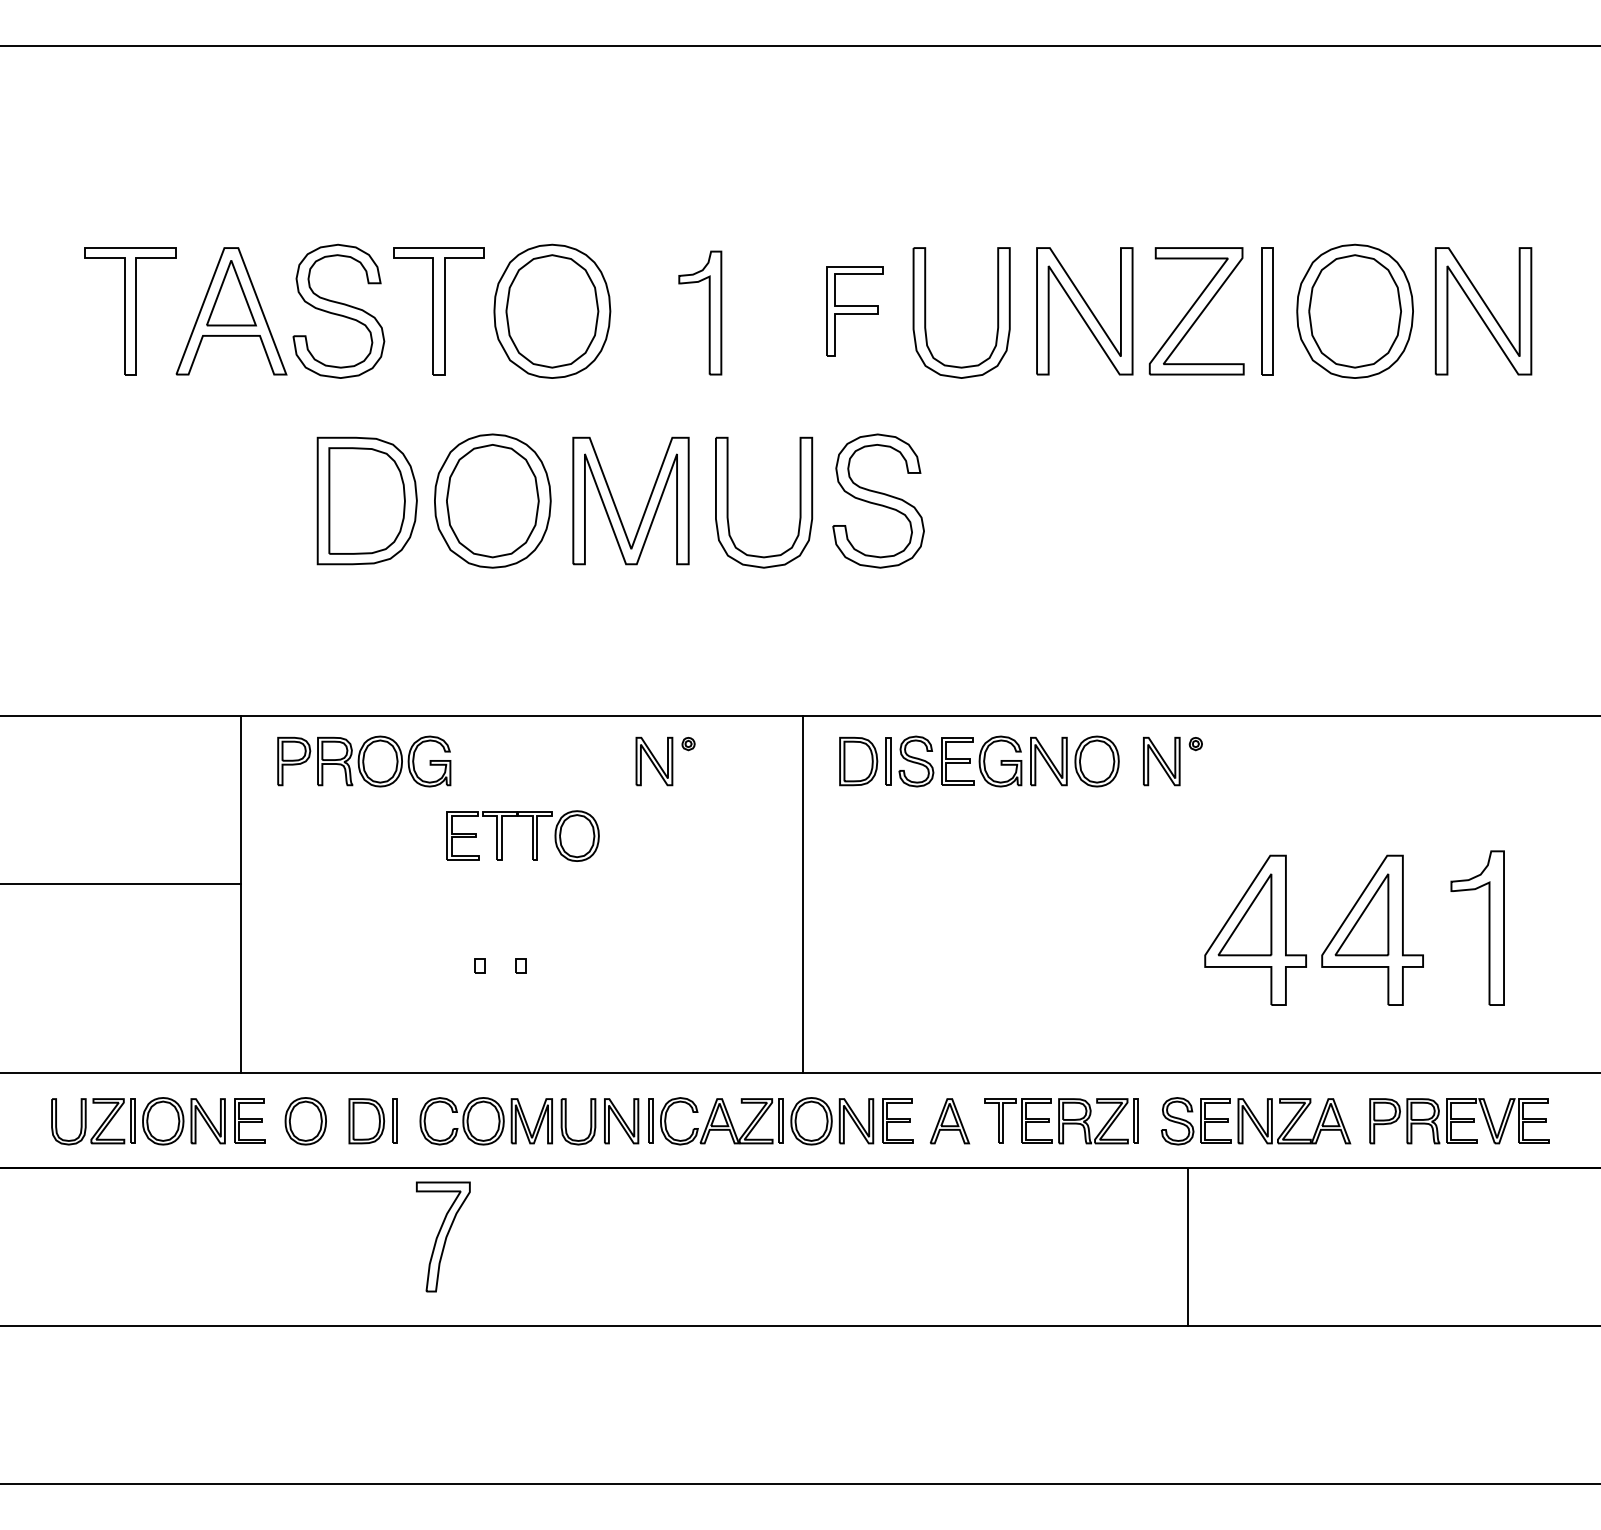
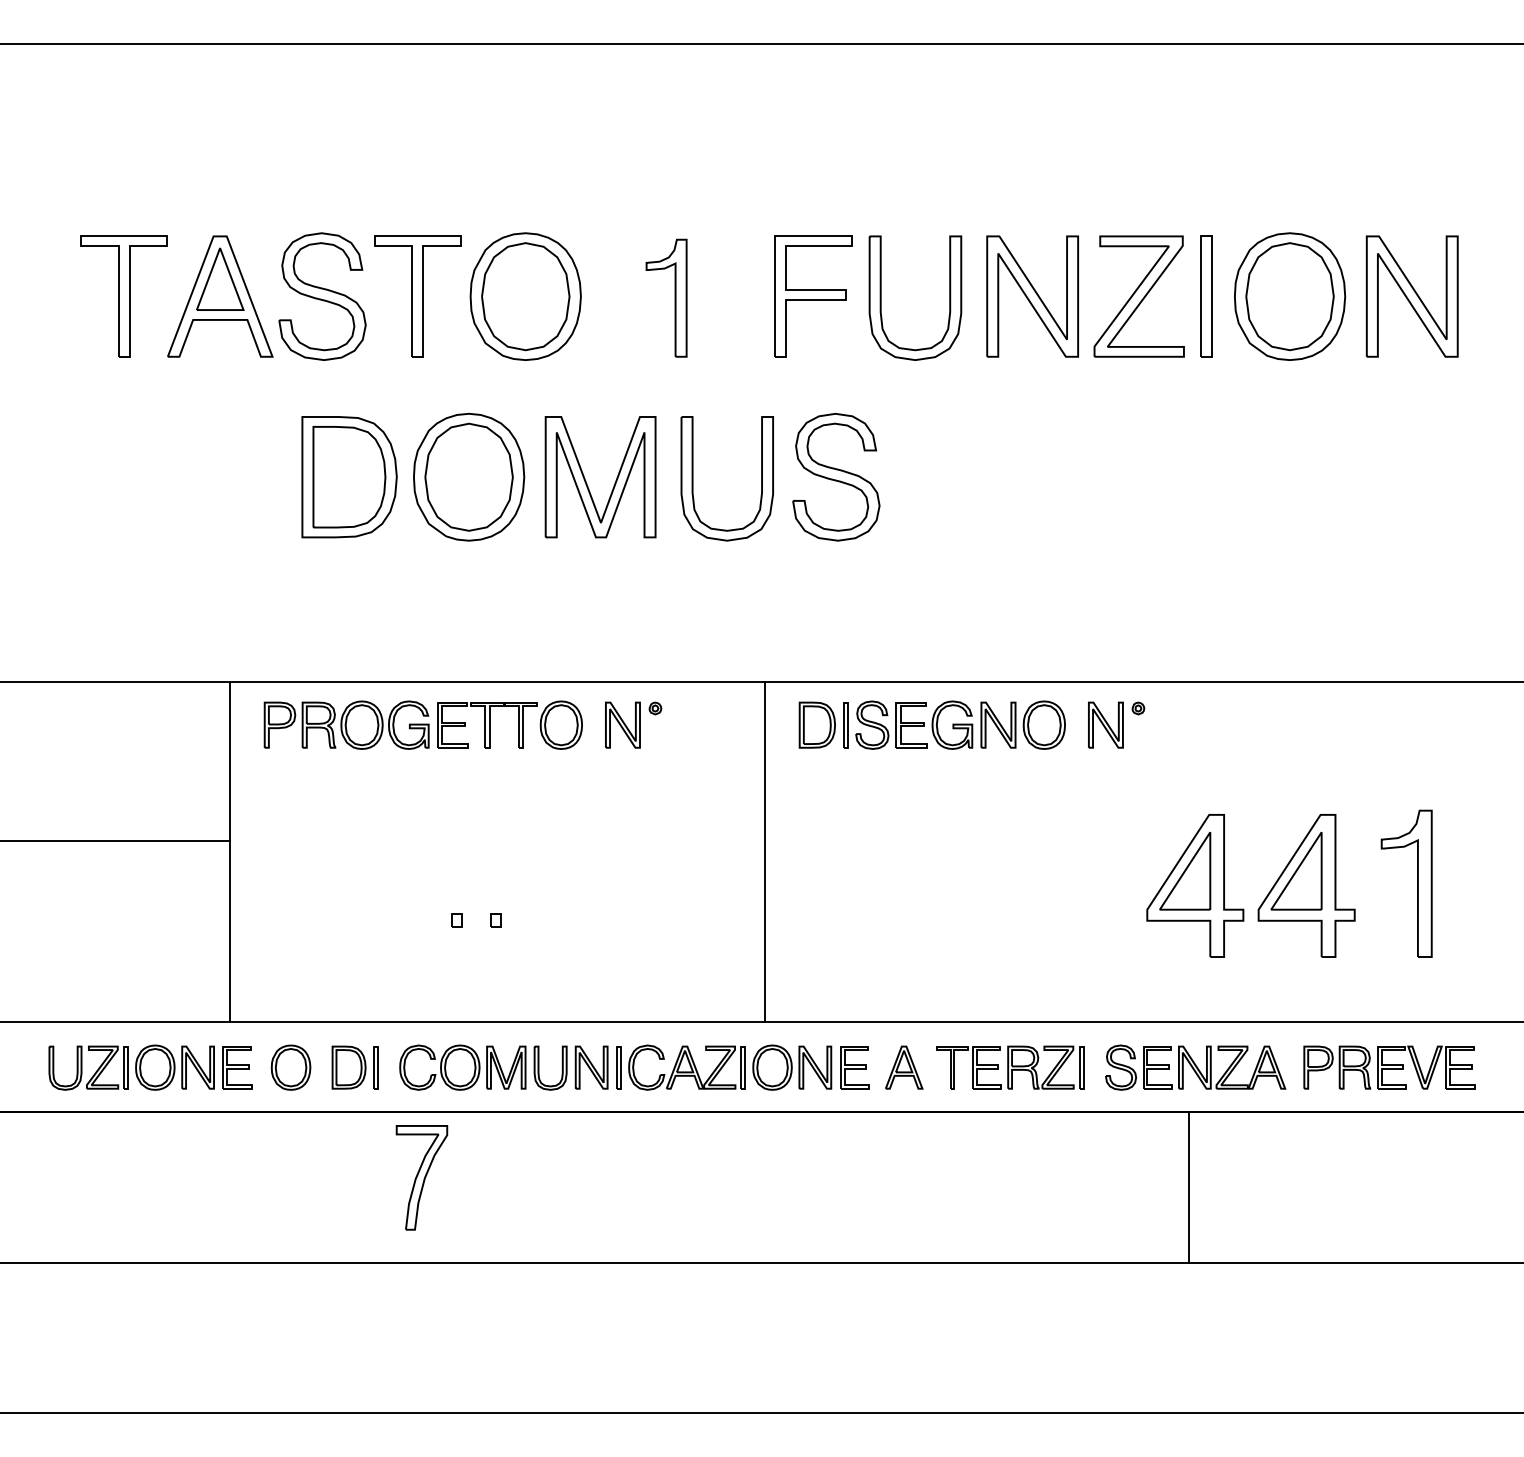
part: (854, 311) -> (813, 296), size x1.43
part: (532, 835) -> (518, 724), moved
line: (1188, 1247) -> (1189, 1187), moved

